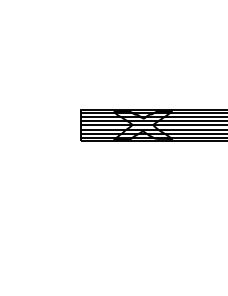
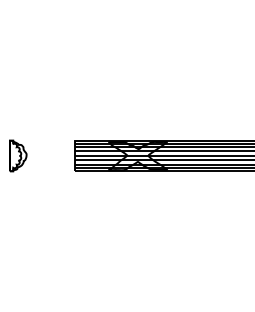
part: (24, 124) -> (18, 155), added

